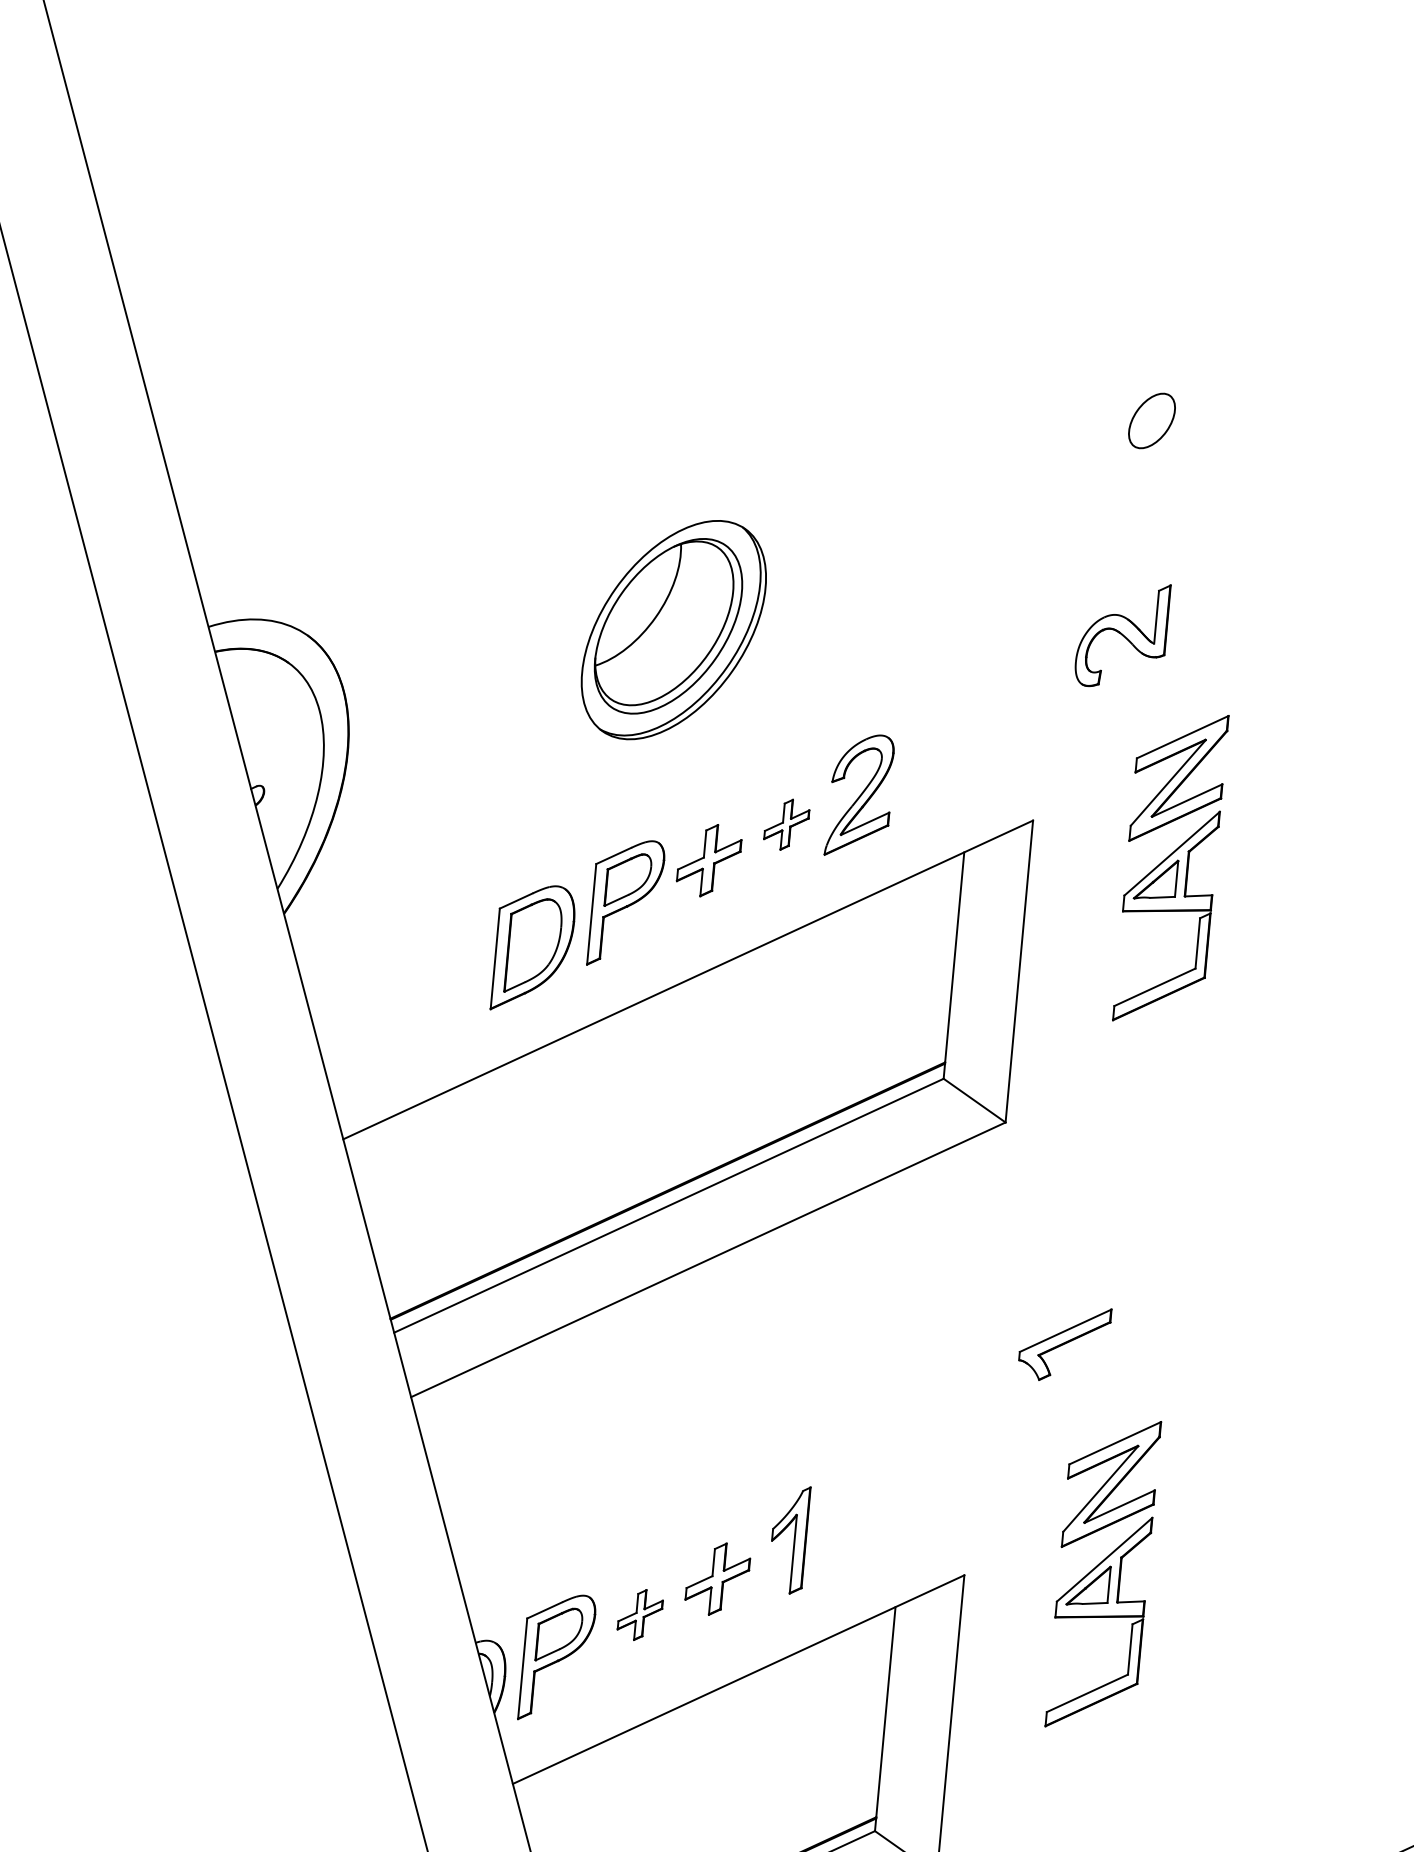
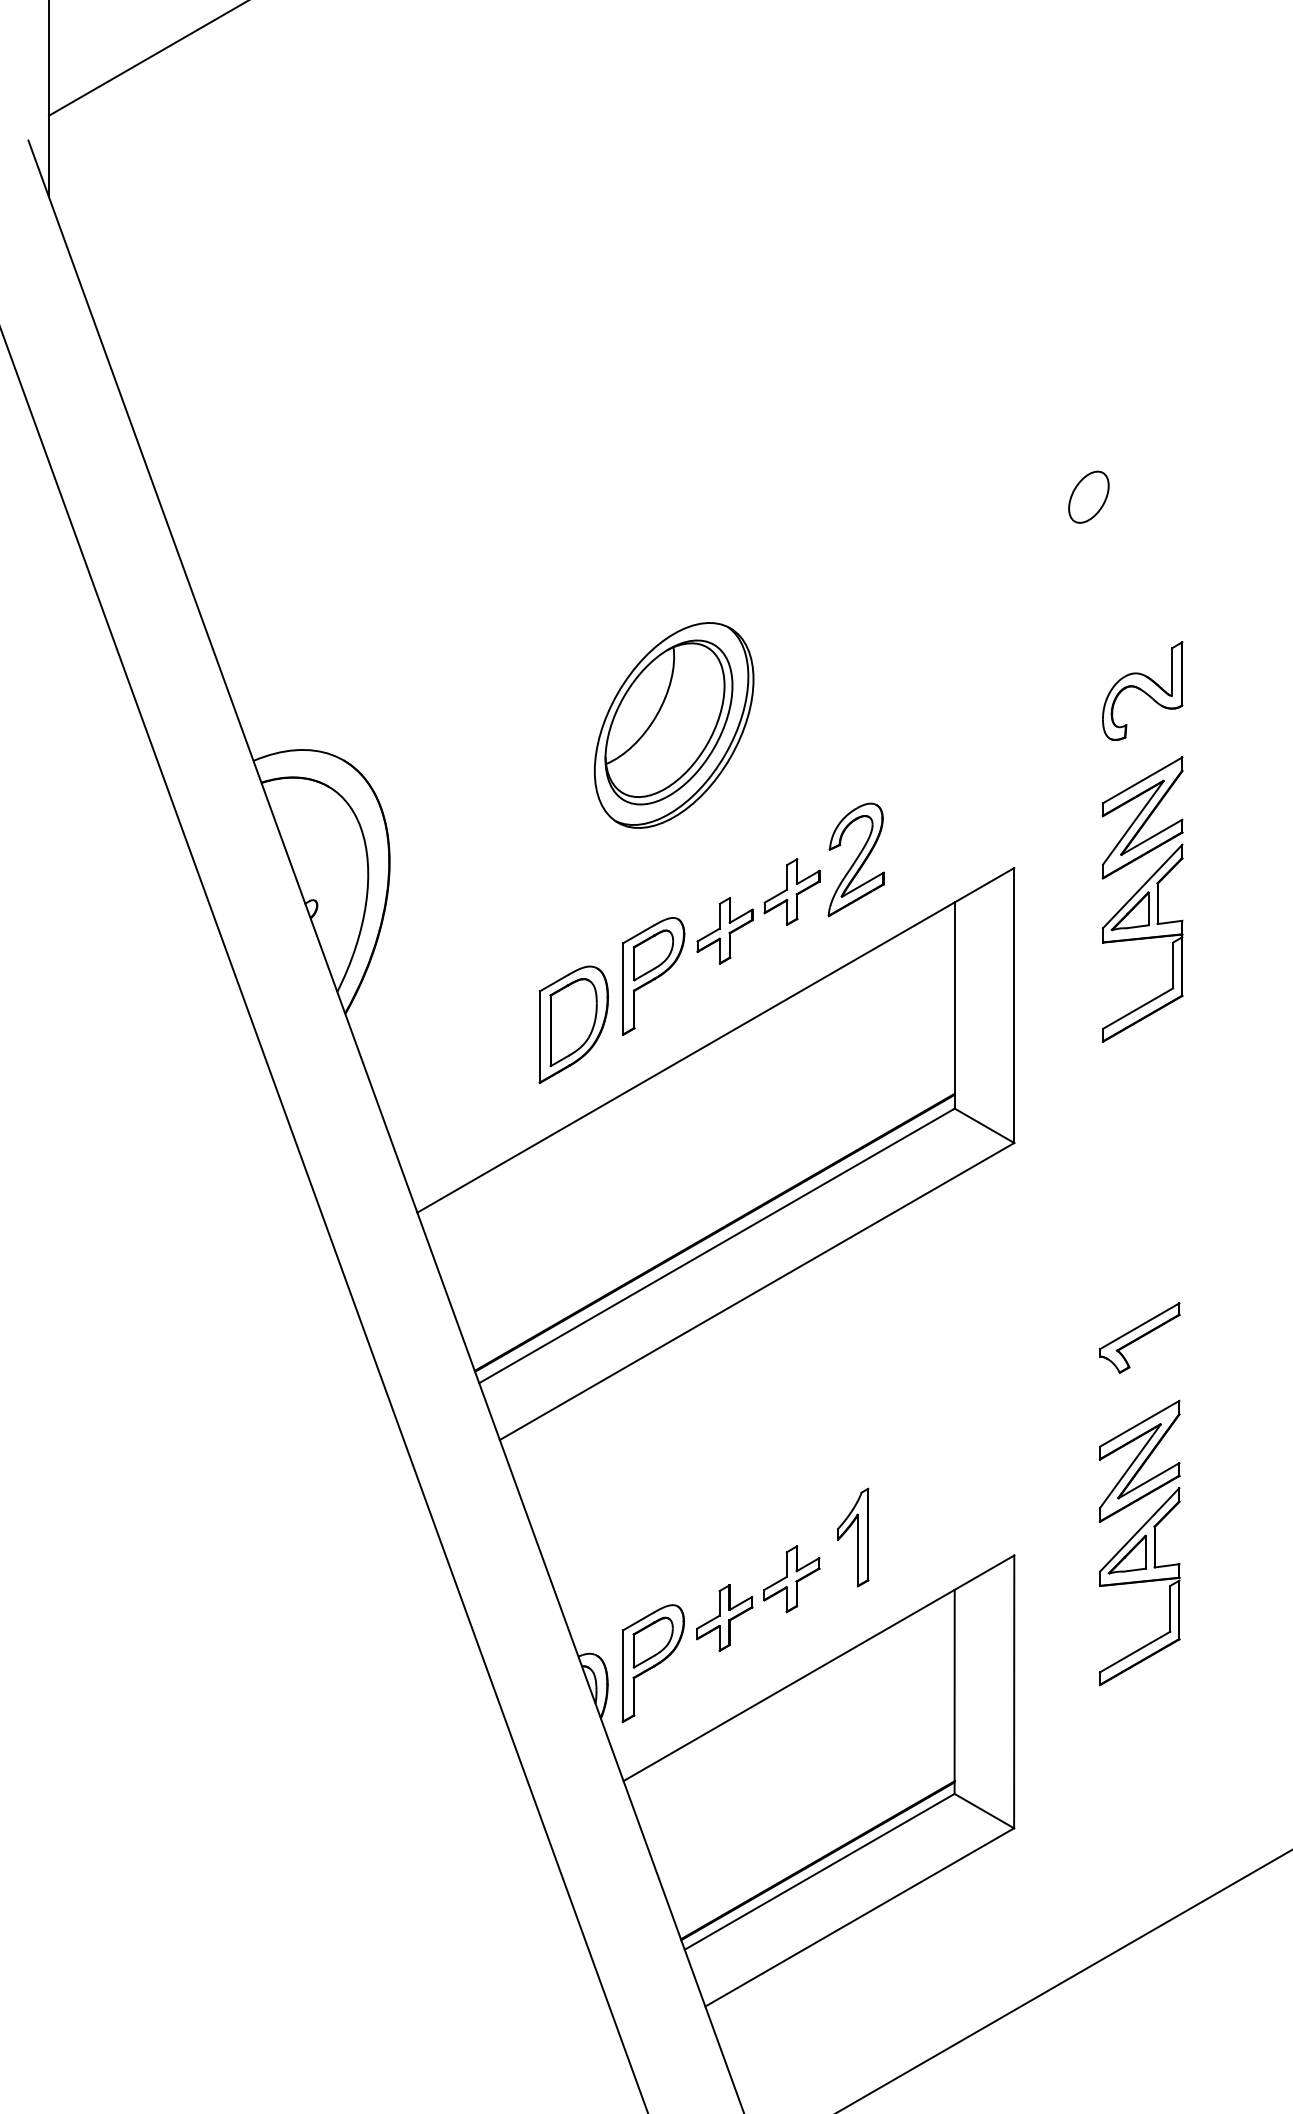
part: (1122, 634) -> (1142, 690), moved
part: (786, 824) -> (791, 891), size x1.43
part: (1064, 1343) -> (1139, 1337), moved
part: (640, 1614) -> (724, 1617), size x1.43

